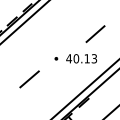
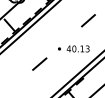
line: (95, 33) -> (88, 20), moved

